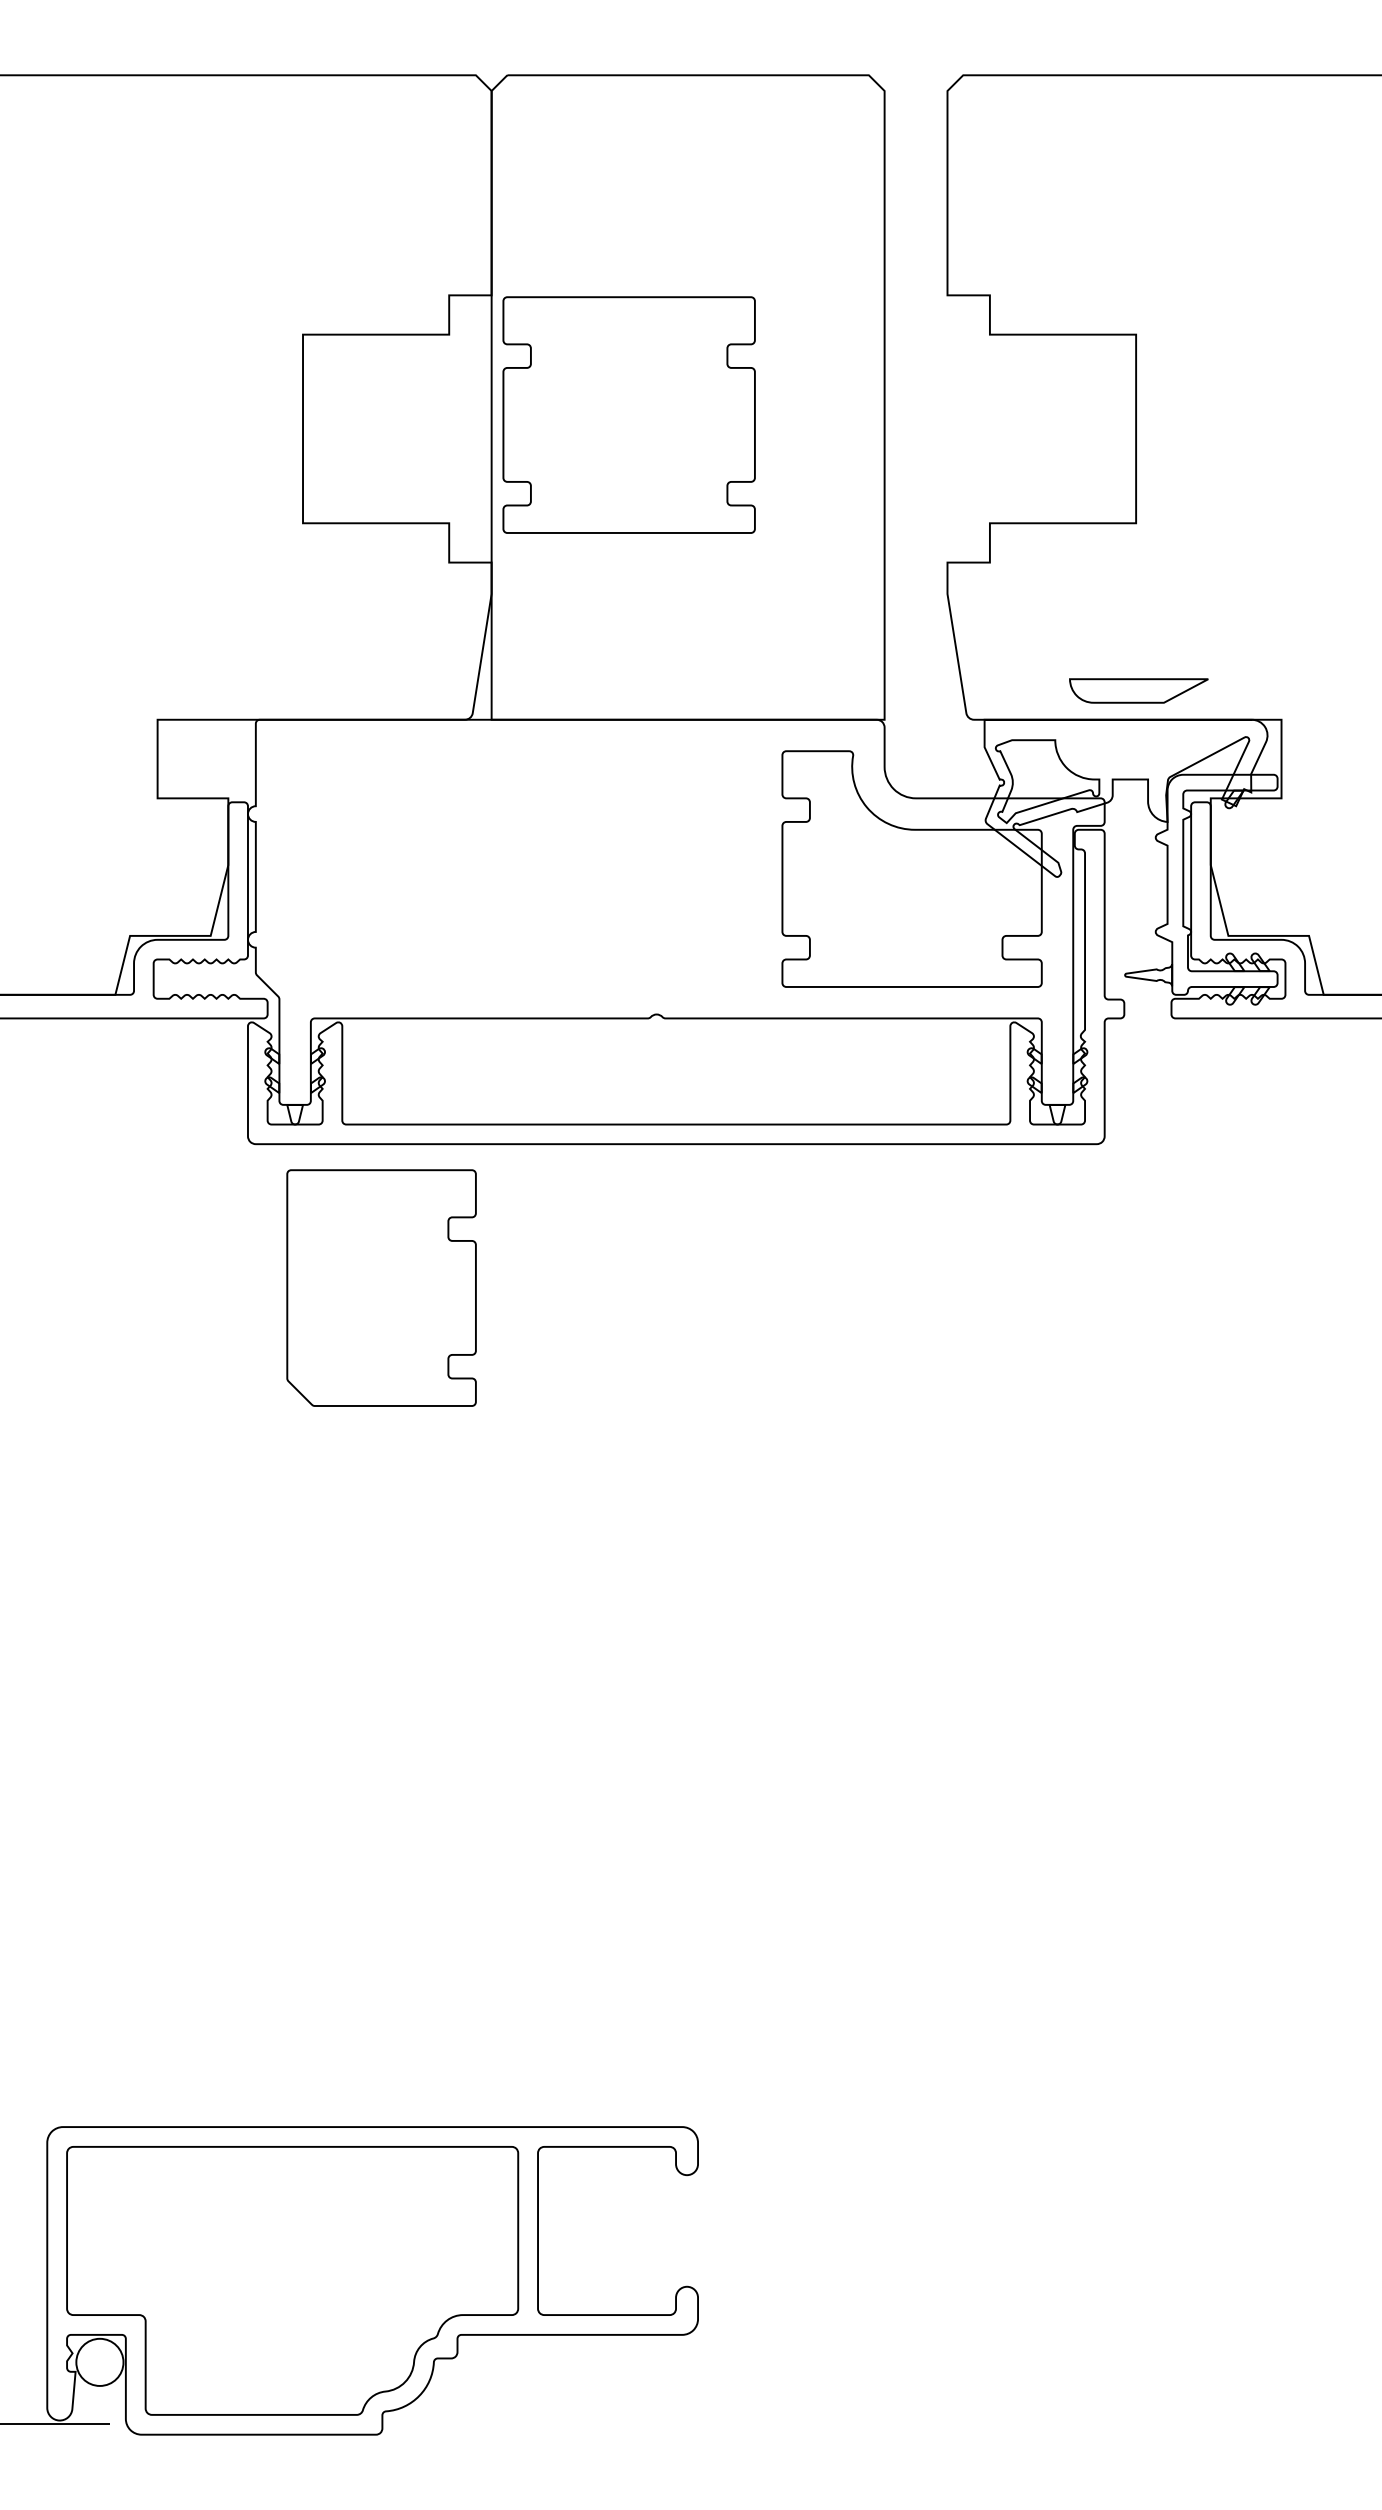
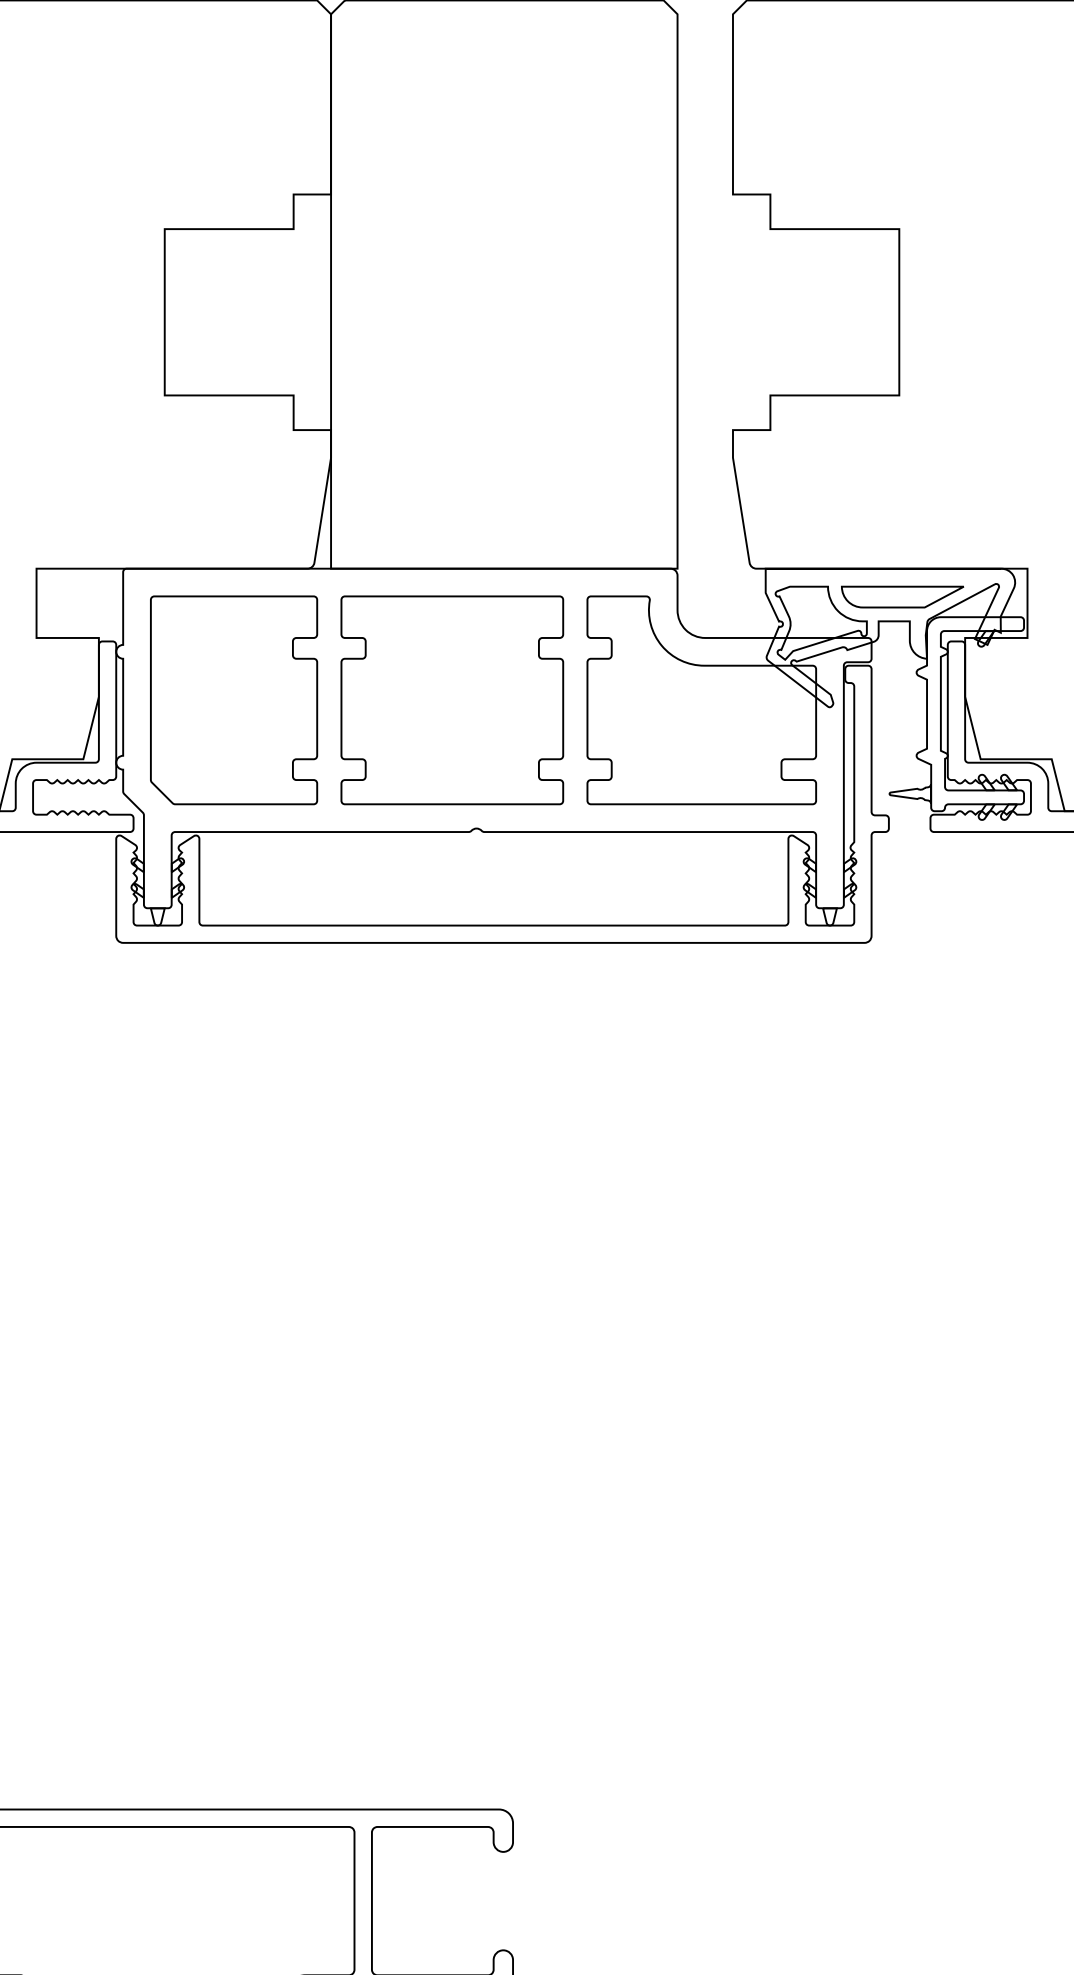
part: (628, 414) -> (451, 699), moved
part: (1138, 690) -> (902, 596), moved
part: (381, 1287) -> (233, 699), moved

